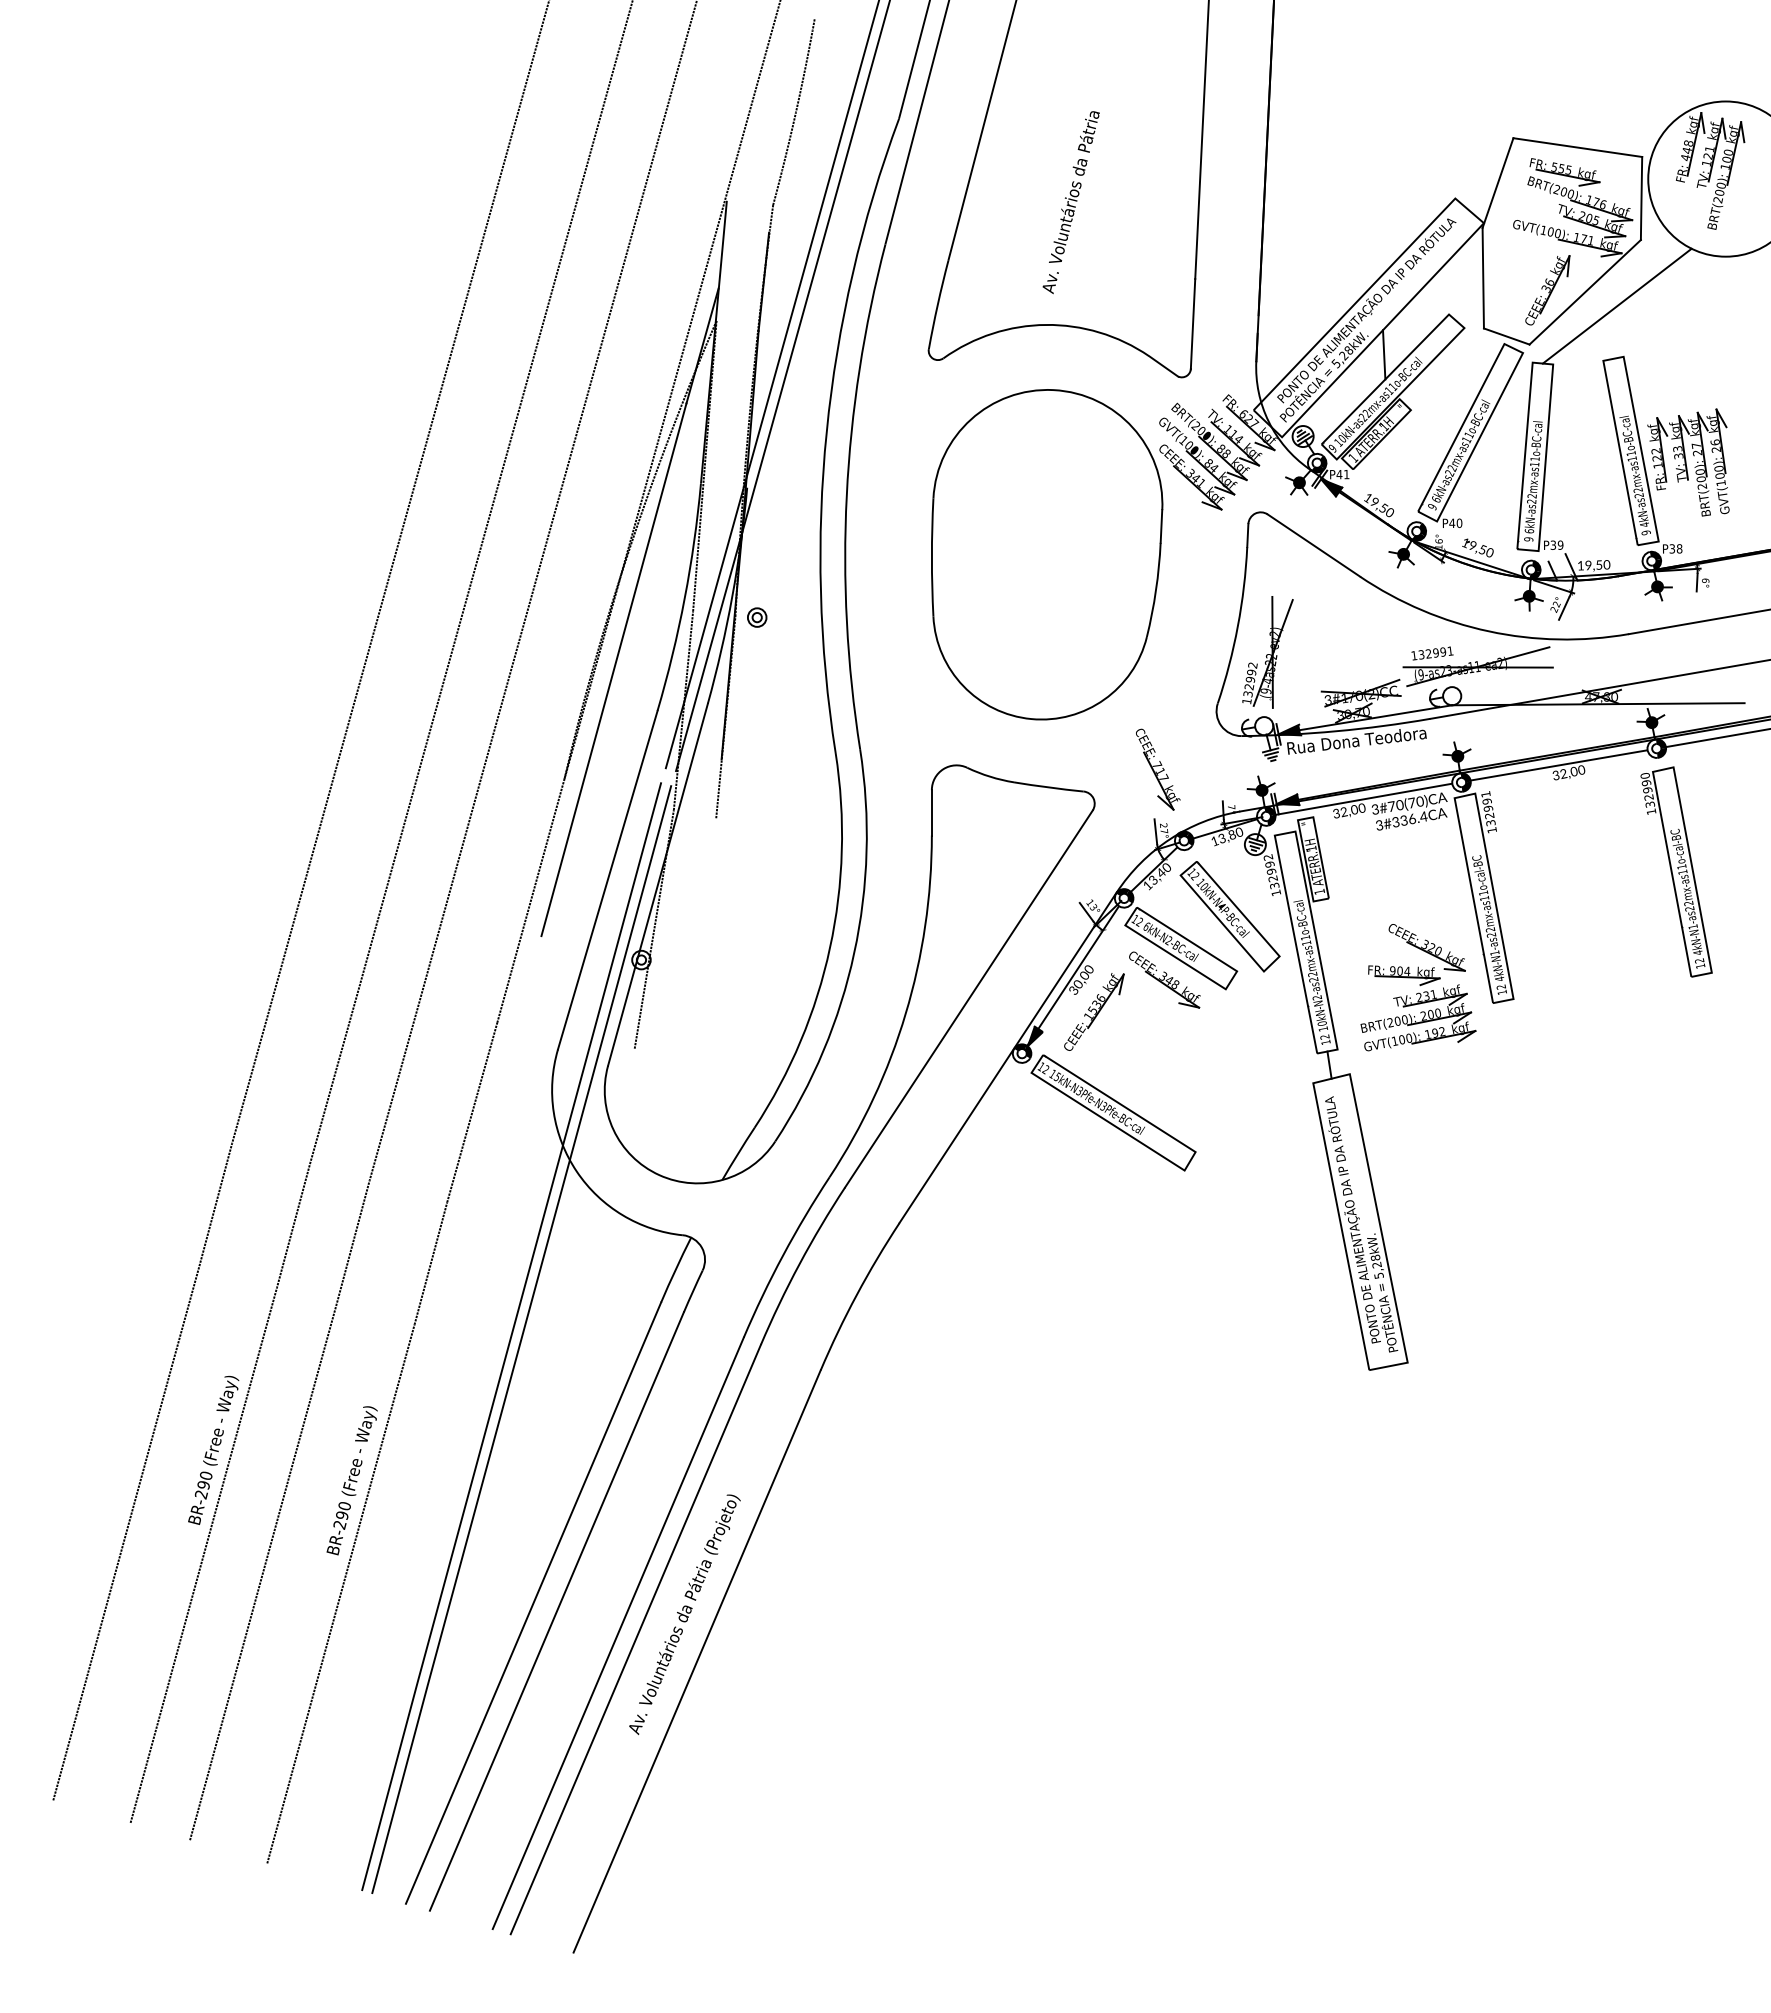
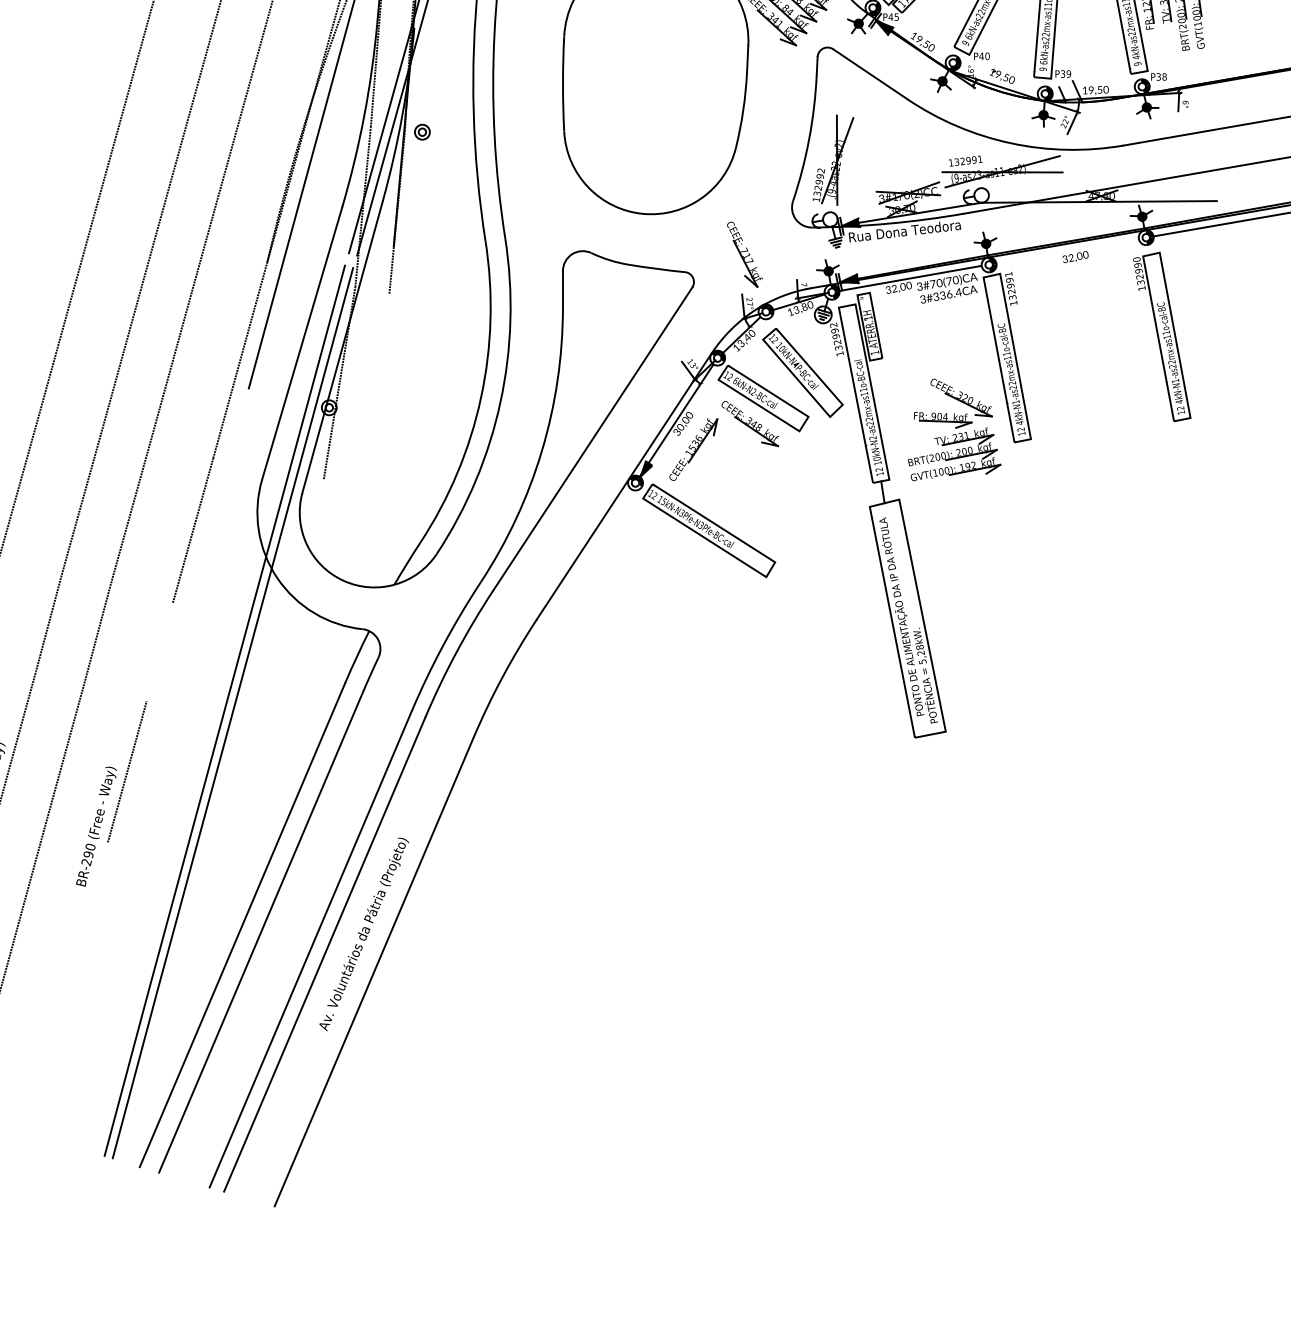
text: (1346, 474) -> (896, 17), P41 -> P45
line: (1558, 765) -> (1067, 251), removed
line: (430, 1263) -> (159, 651), removed
line: (316, 1681) -> (67, 988), removed

